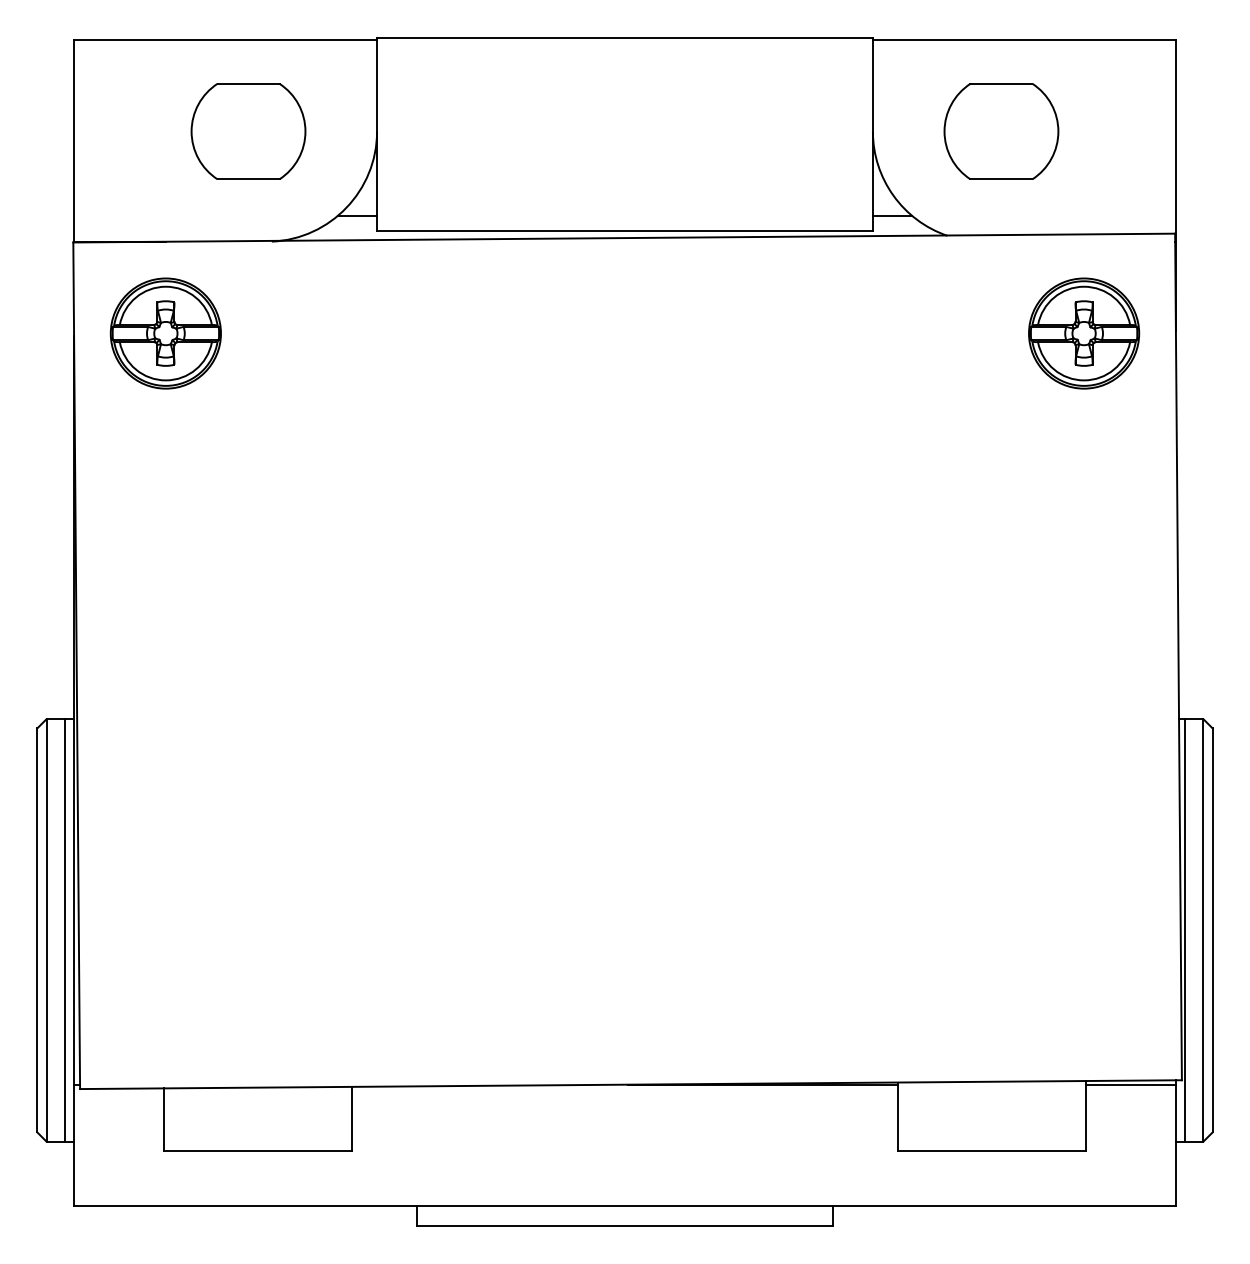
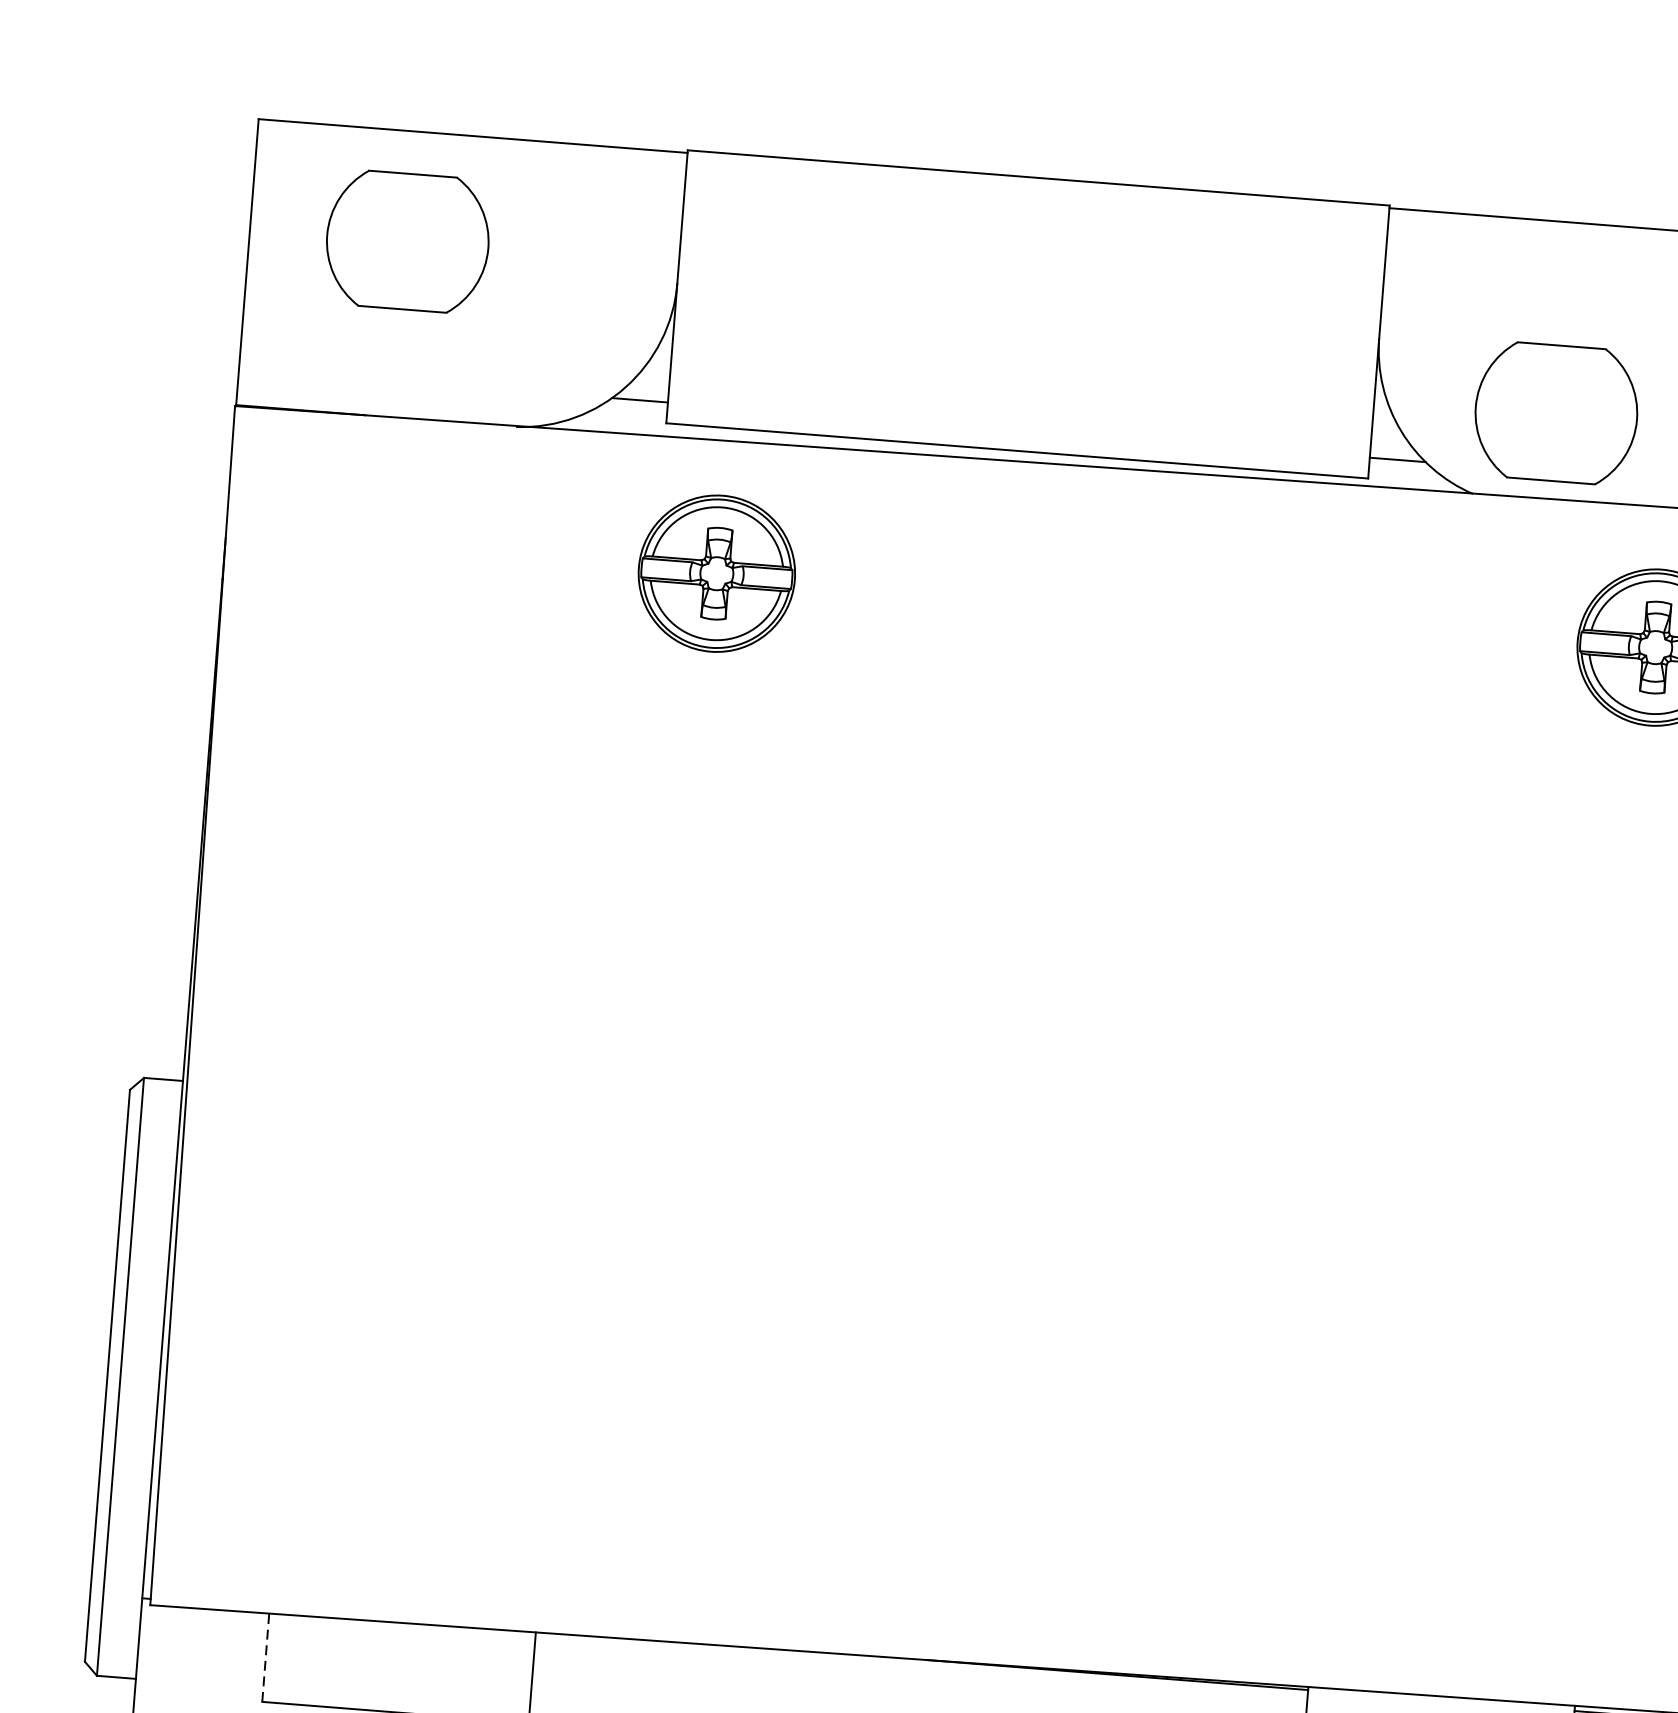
part: (248, 131) -> (407, 241), moved
part: (1001, 131) -> (1556, 413), moved
part: (165, 333) -> (716, 573), moved
line: (64, 930) -> (145, 1378), removed
line: (164, 1119) -> (266, 1657), solid -> dashed

